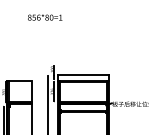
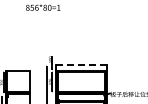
line: (83, 74) -> (81, 64), solid -> dashed

